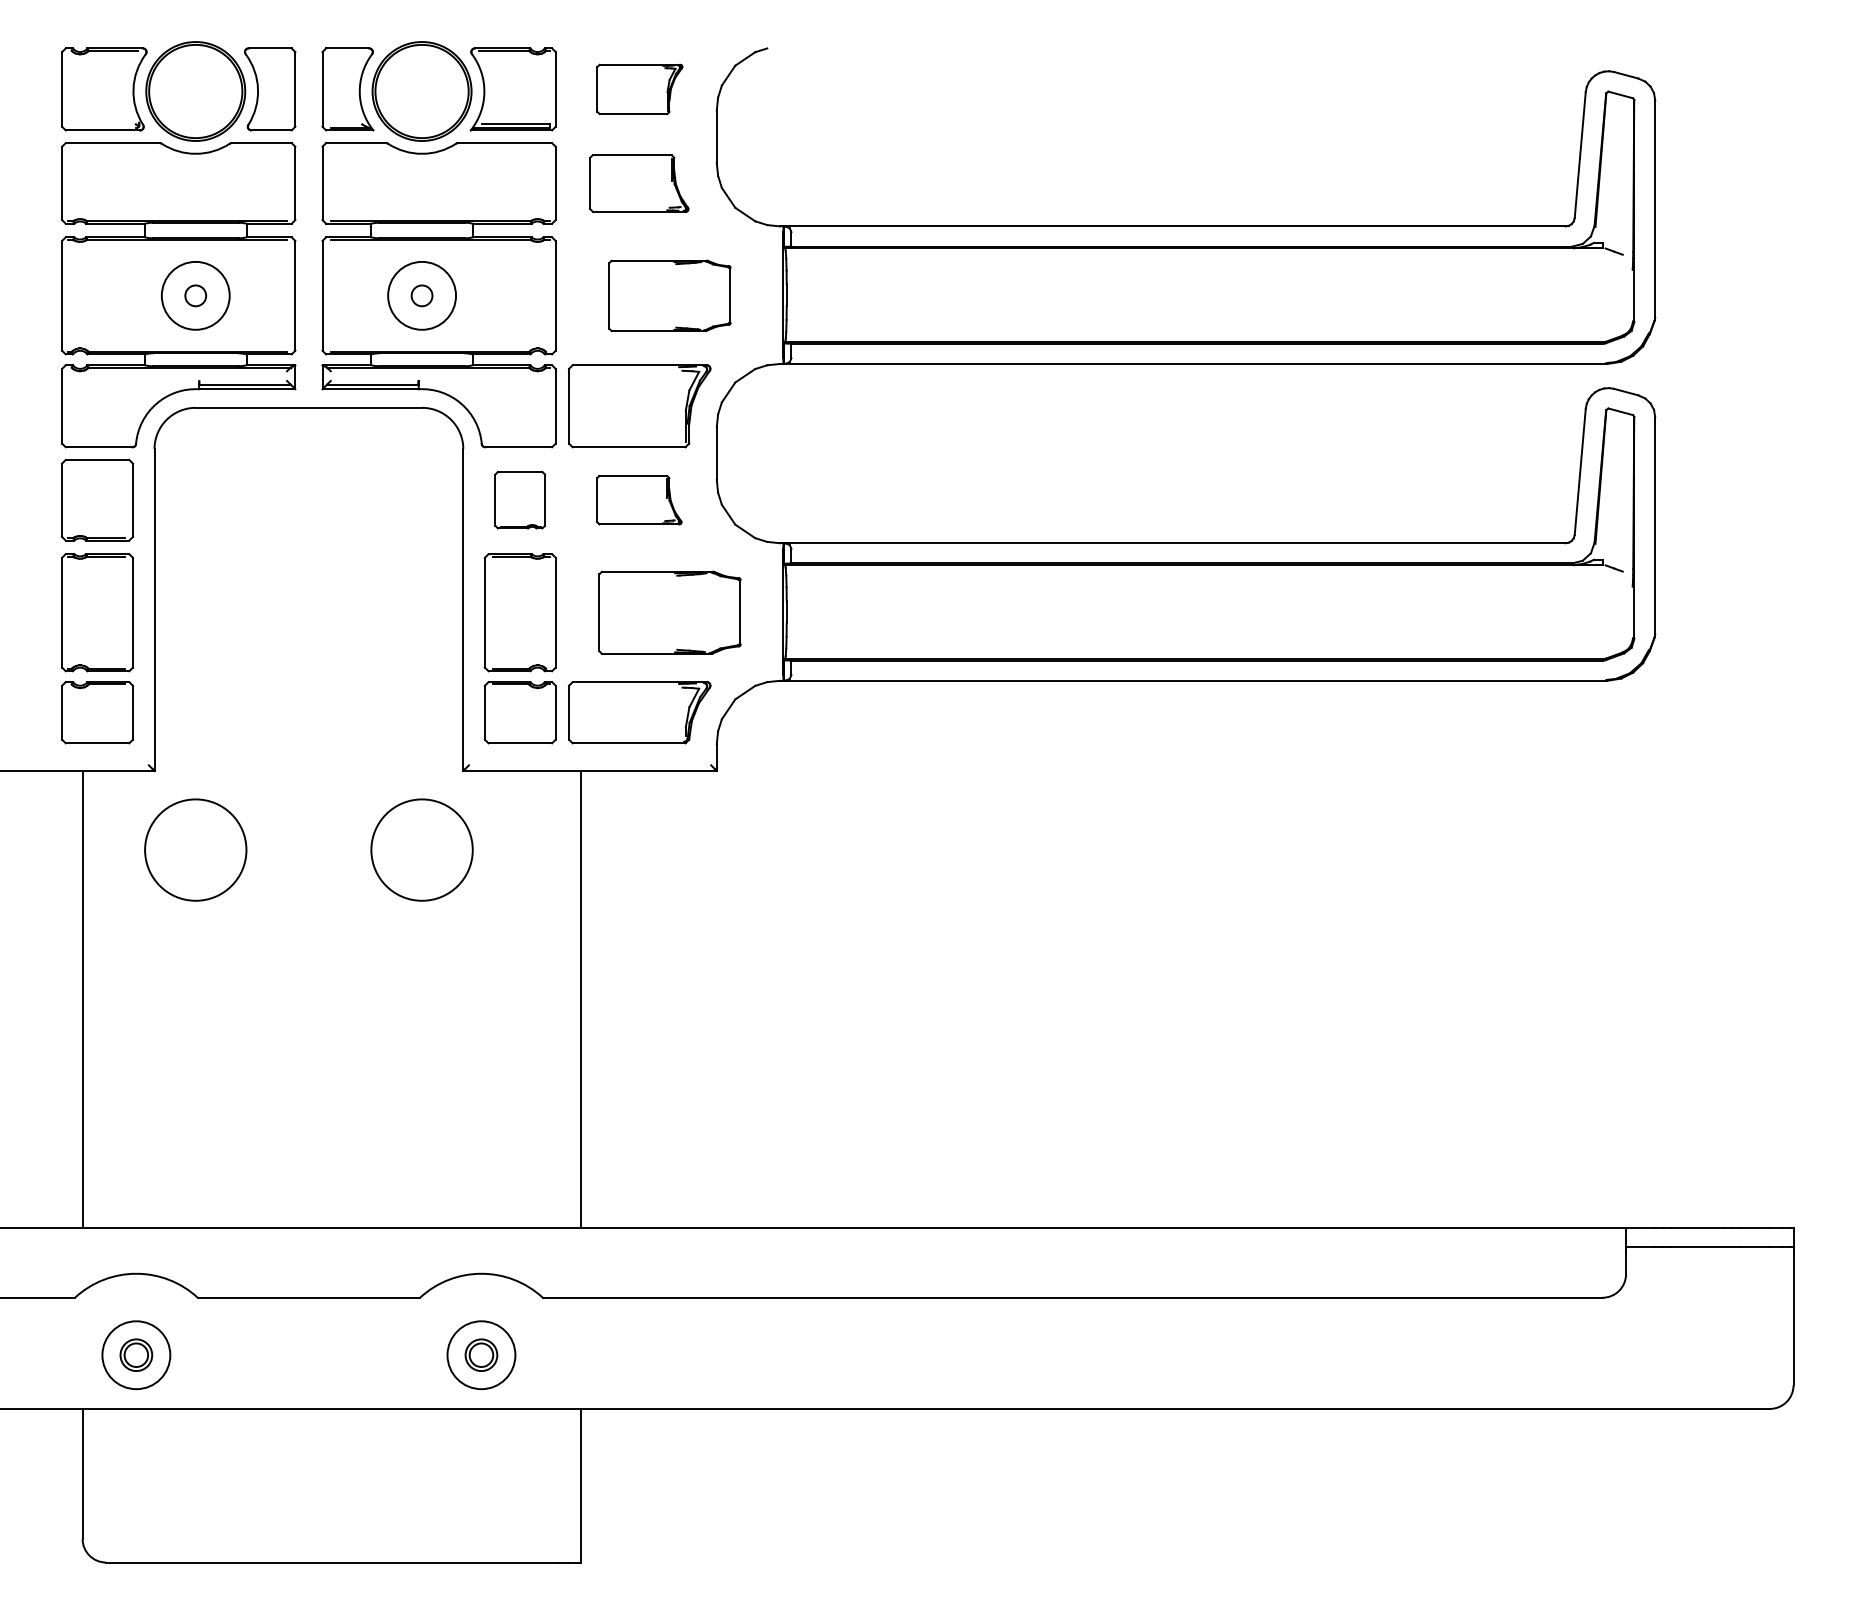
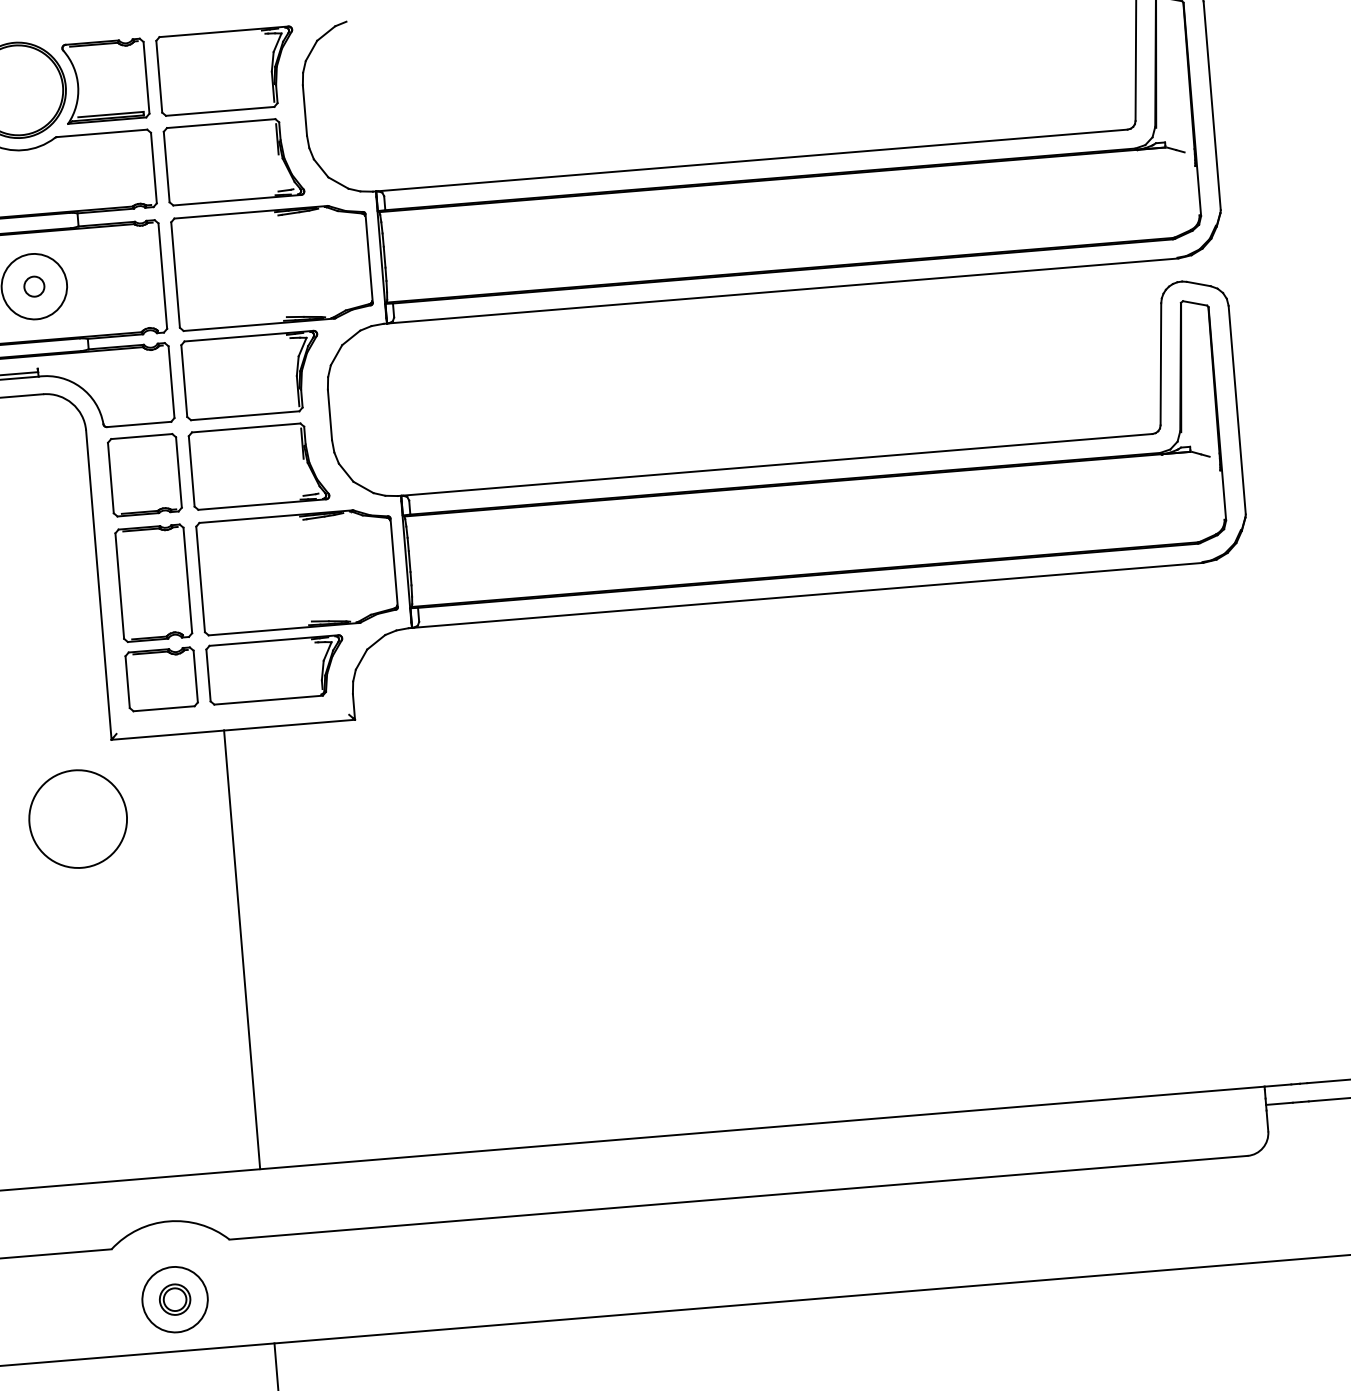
part: (639, 89) -> (226, 71), size x1.67
part: (639, 183) -> (234, 161), size x1.43
part: (669, 295) -> (272, 266), size x1.67
part: (519, 499) -> (144, 474), size x1.43
part: (639, 499) -> (259, 465), size x1.67
part: (669, 612) -> (297, 571), size x1.43

